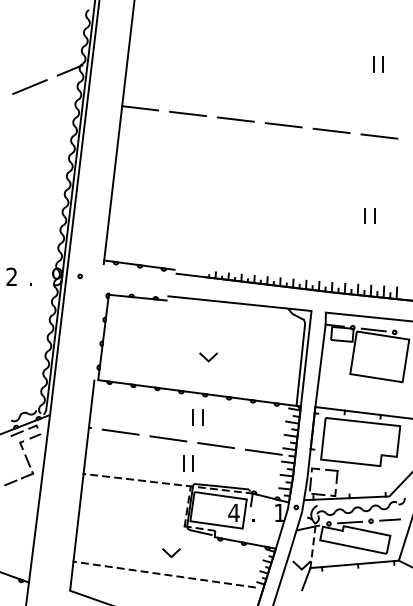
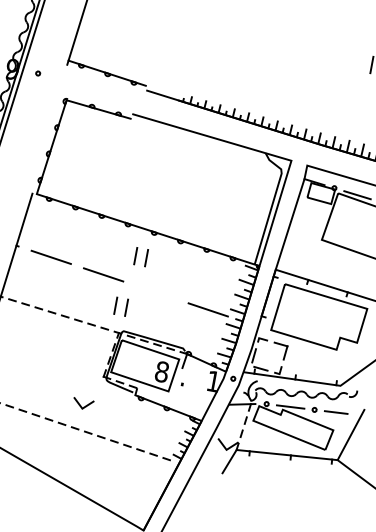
line: (208, 359) -> (165, 193), removed
line: (215, 445) -> (155, 292), removed
text: (233, 512) -> (161, 371), 4 -> 8

